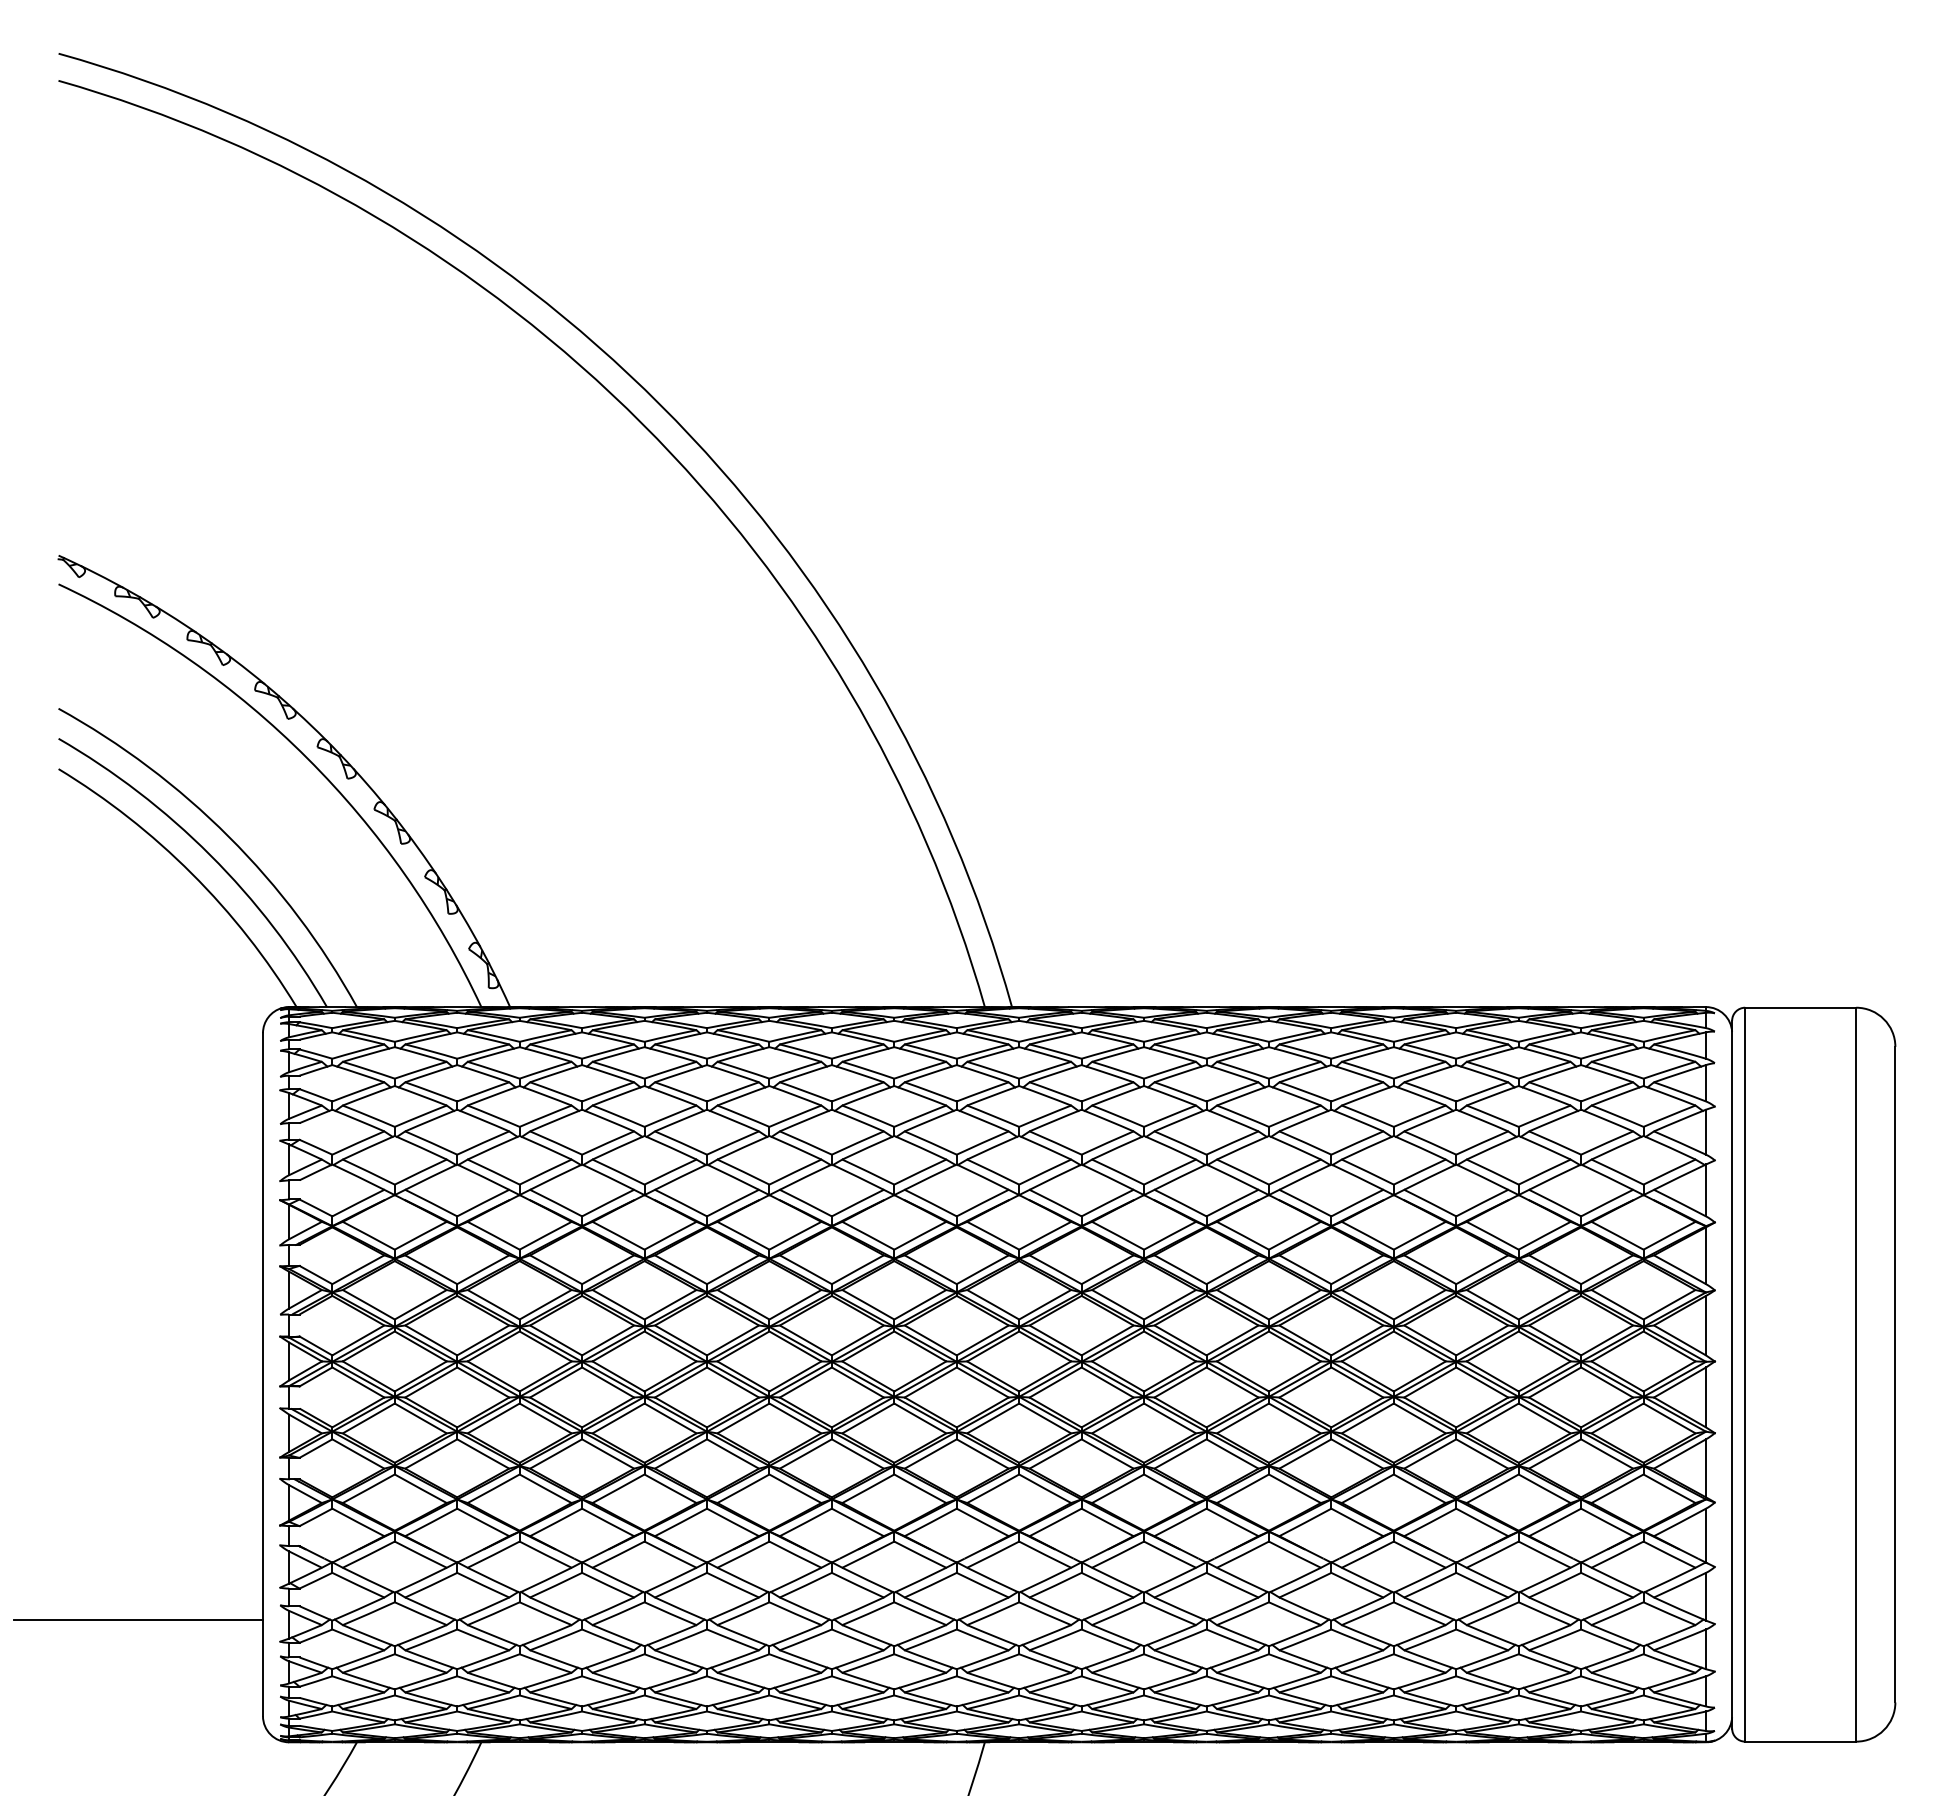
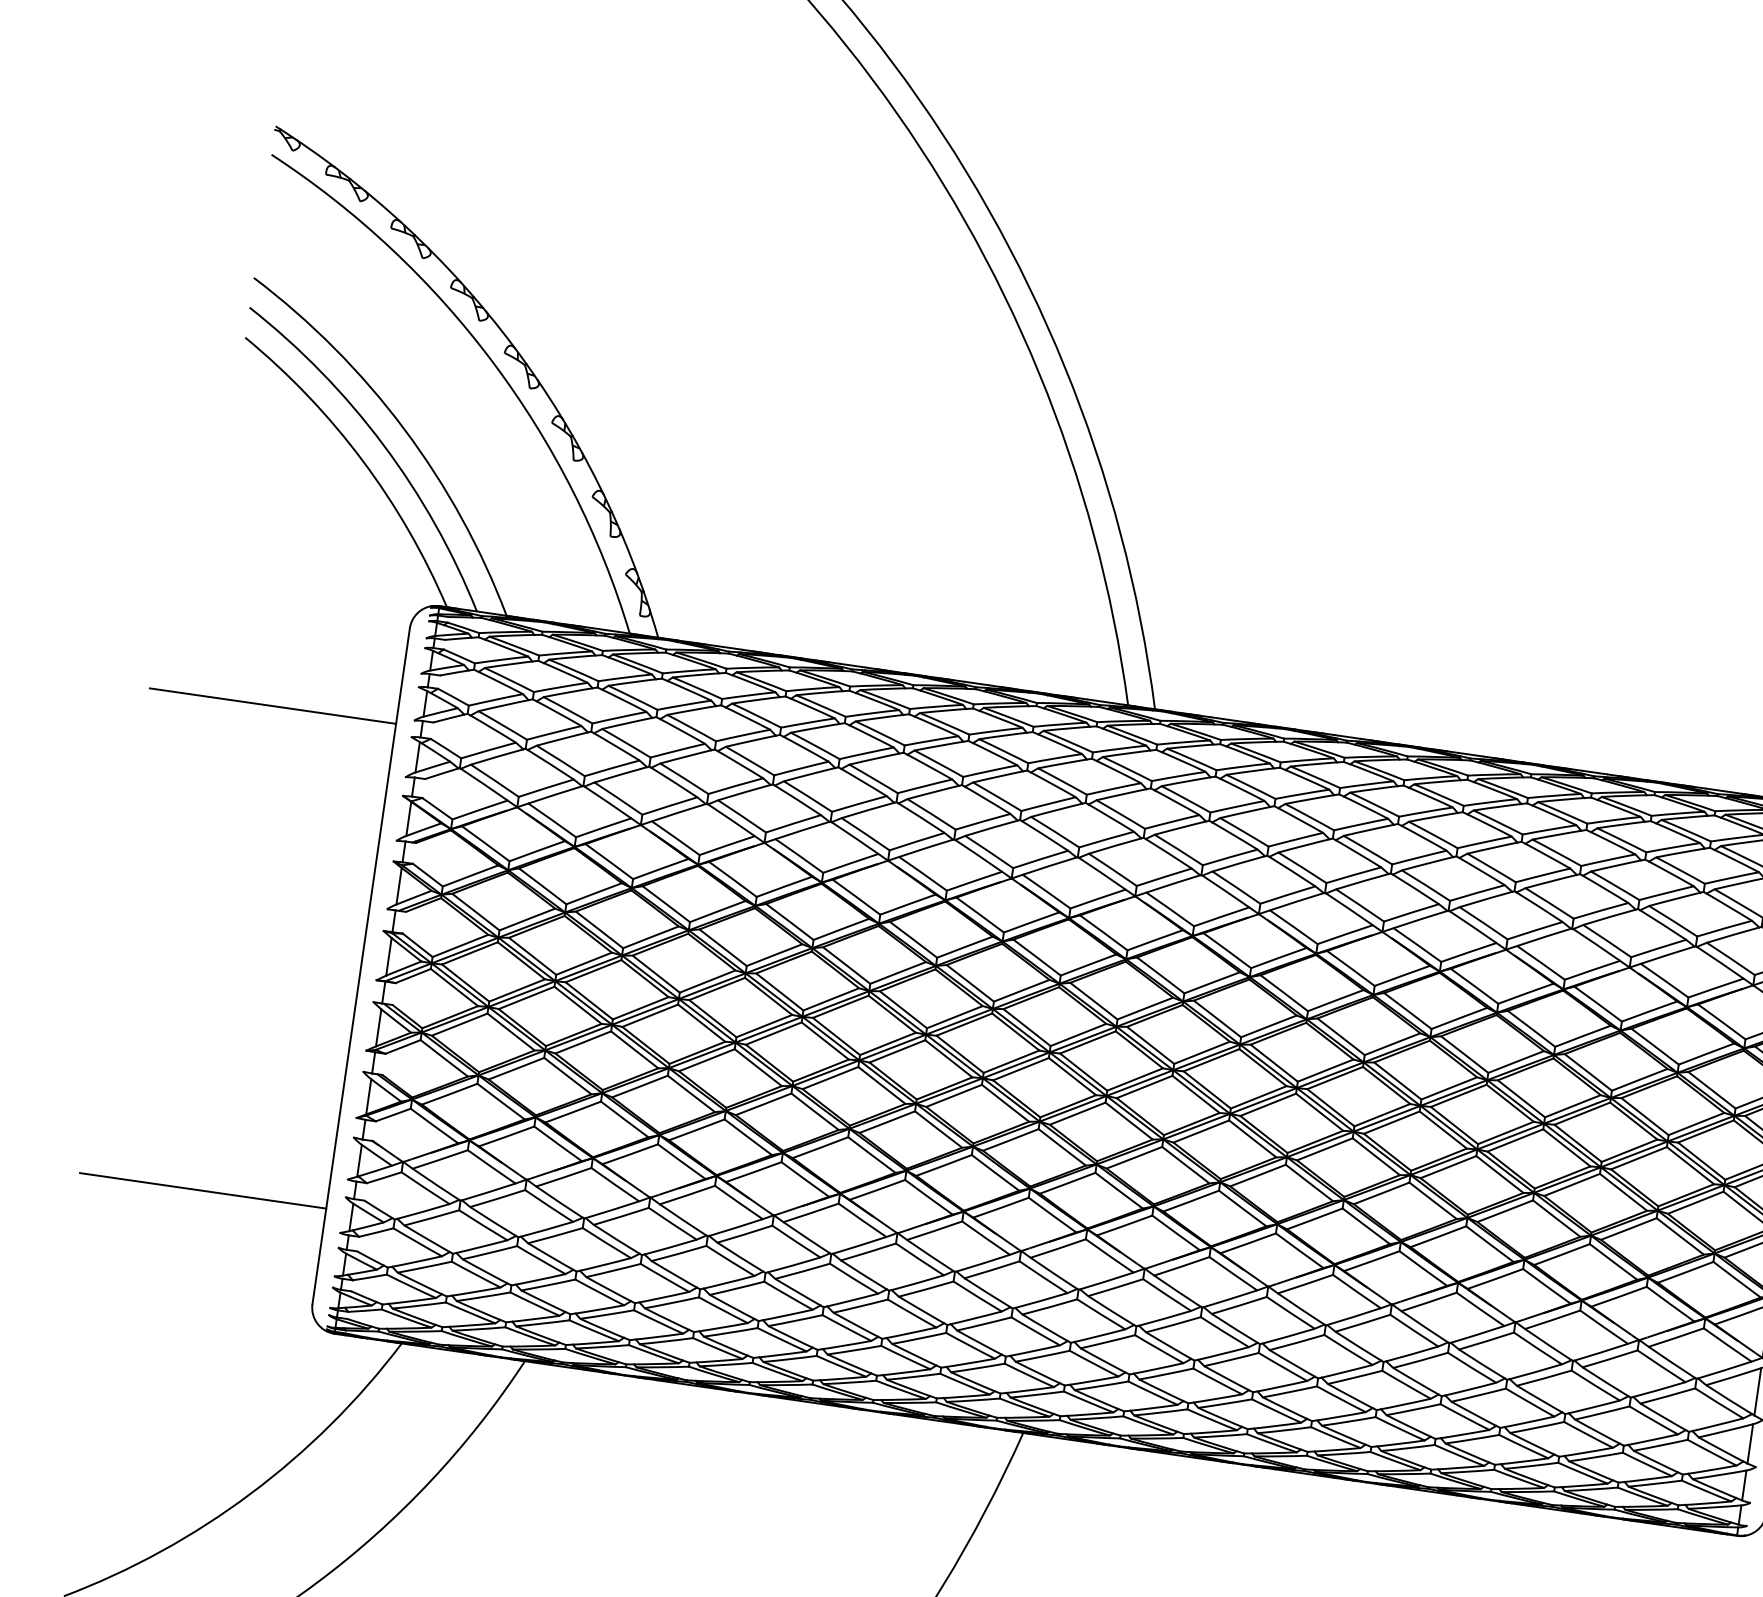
line: (138, 1129) -> (272, 705), added

